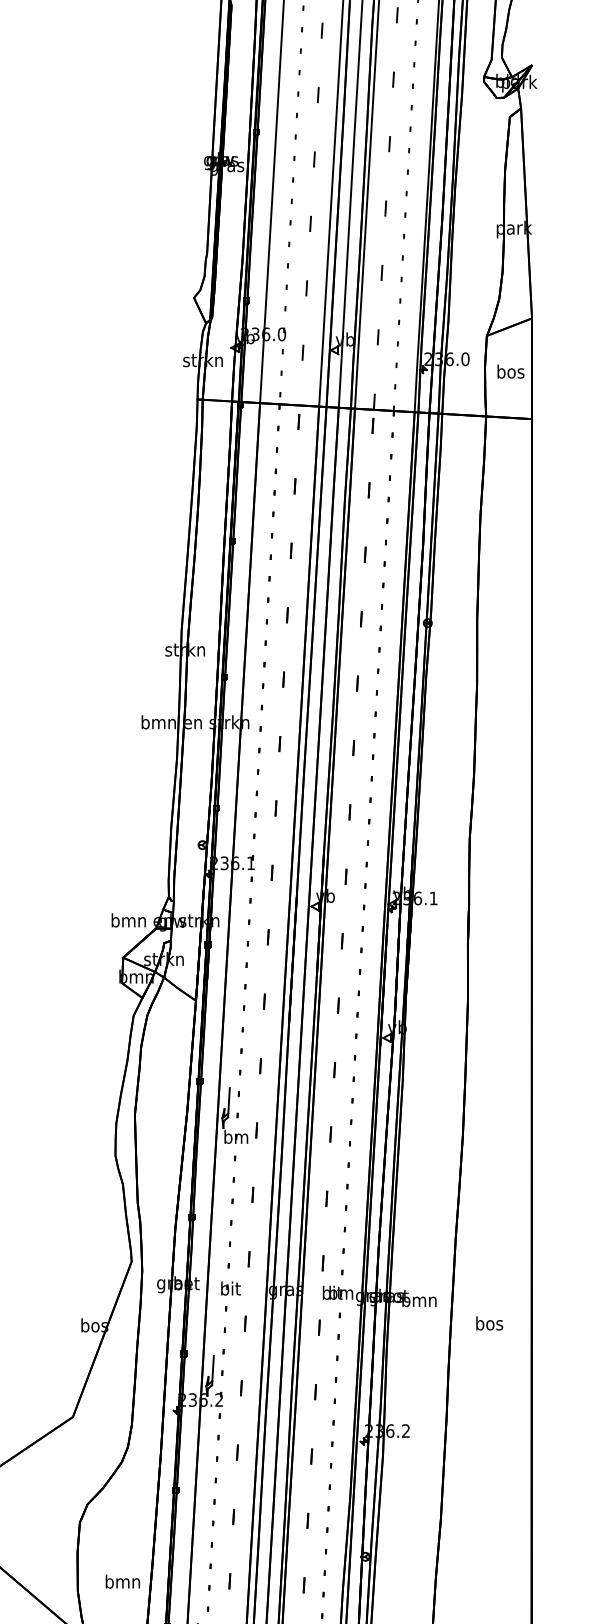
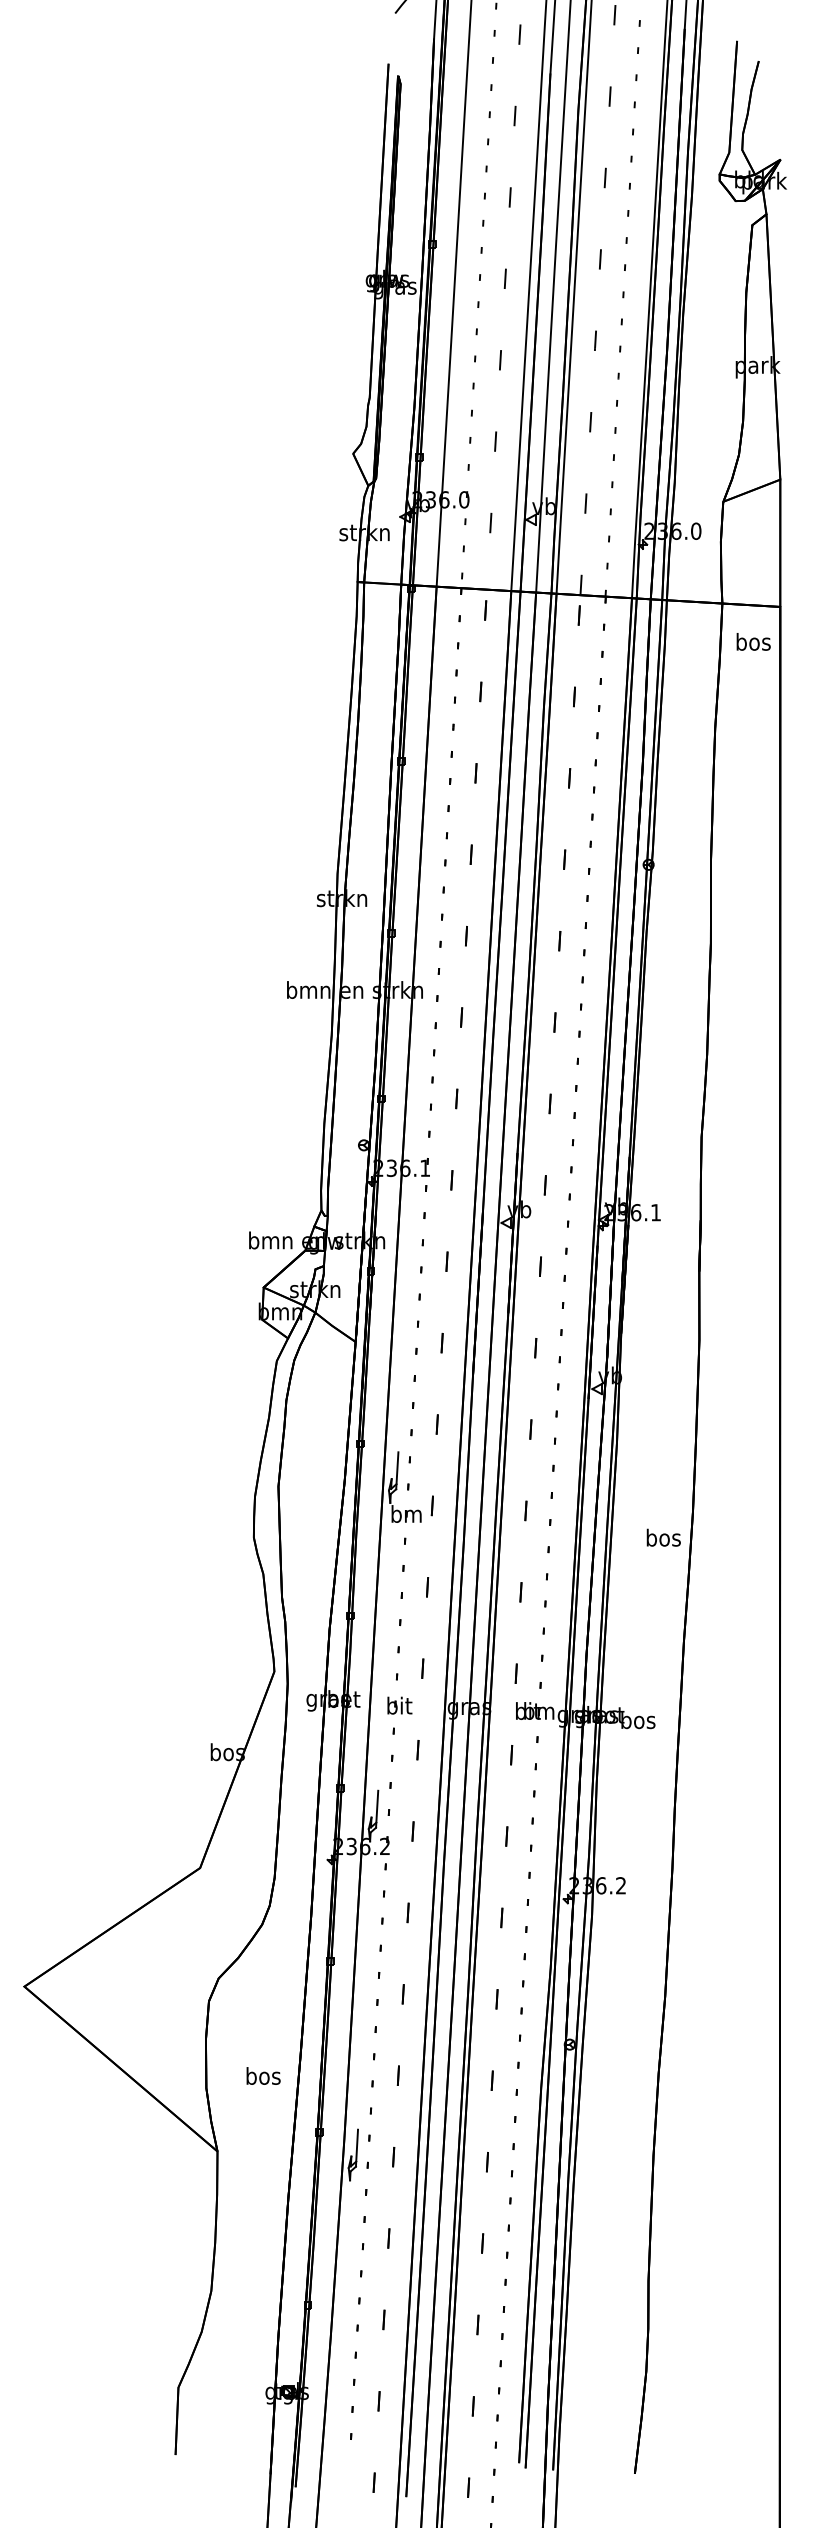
text: (510, 371) -> (753, 641), moved
text: (419, 1300) -> (637, 1720), bmn -> bos
text: (489, 1323) -> (663, 1537), moved
text: (122, 1581) -> (262, 2075), bmn -> bos

